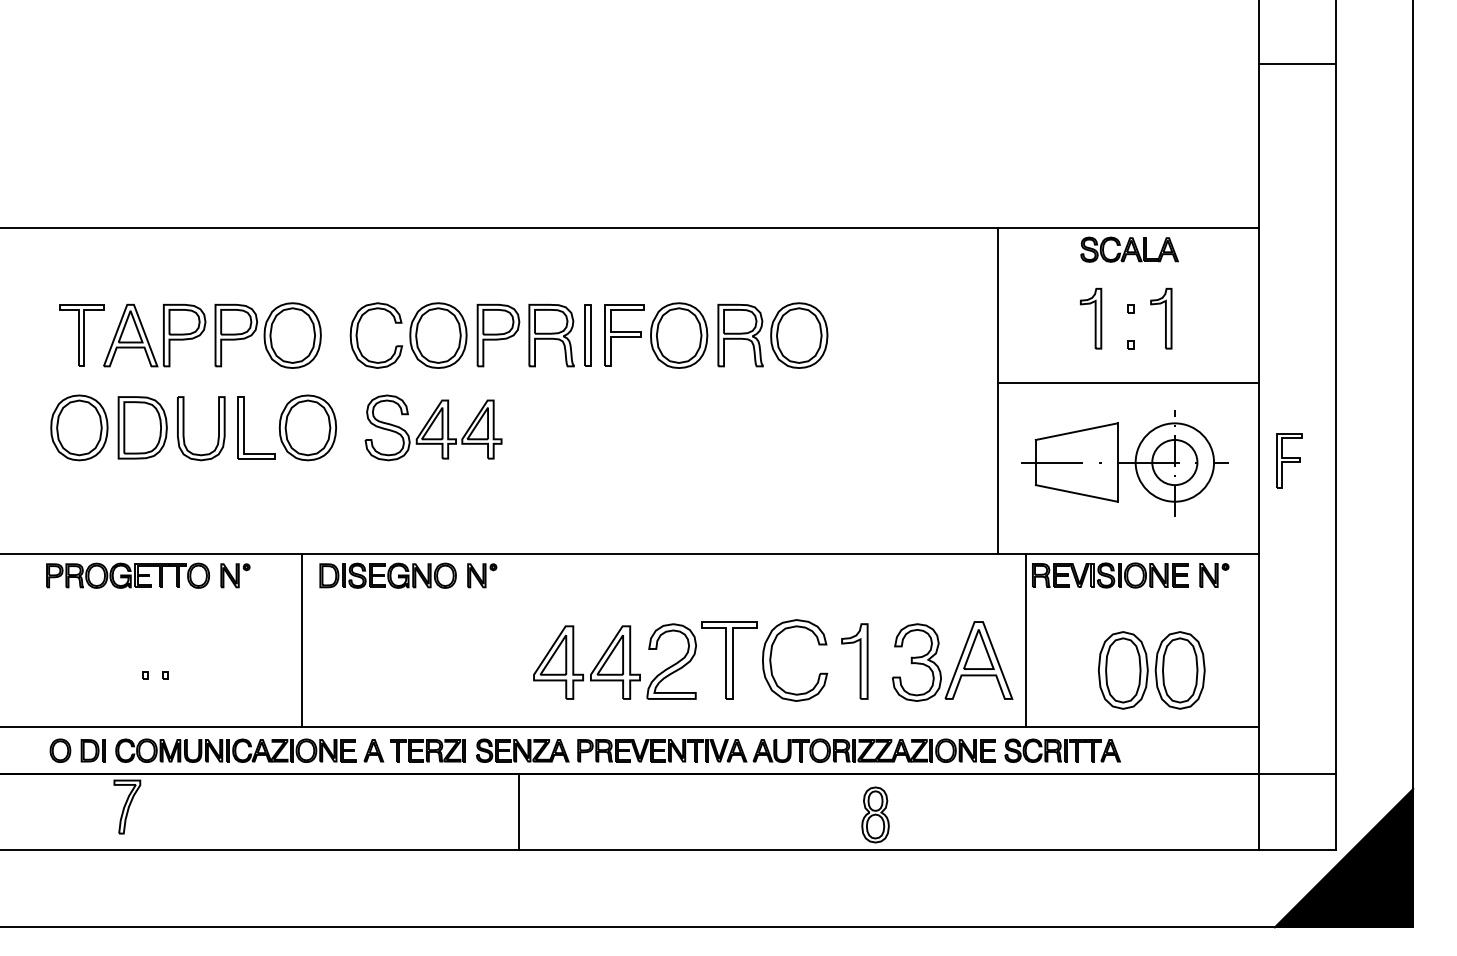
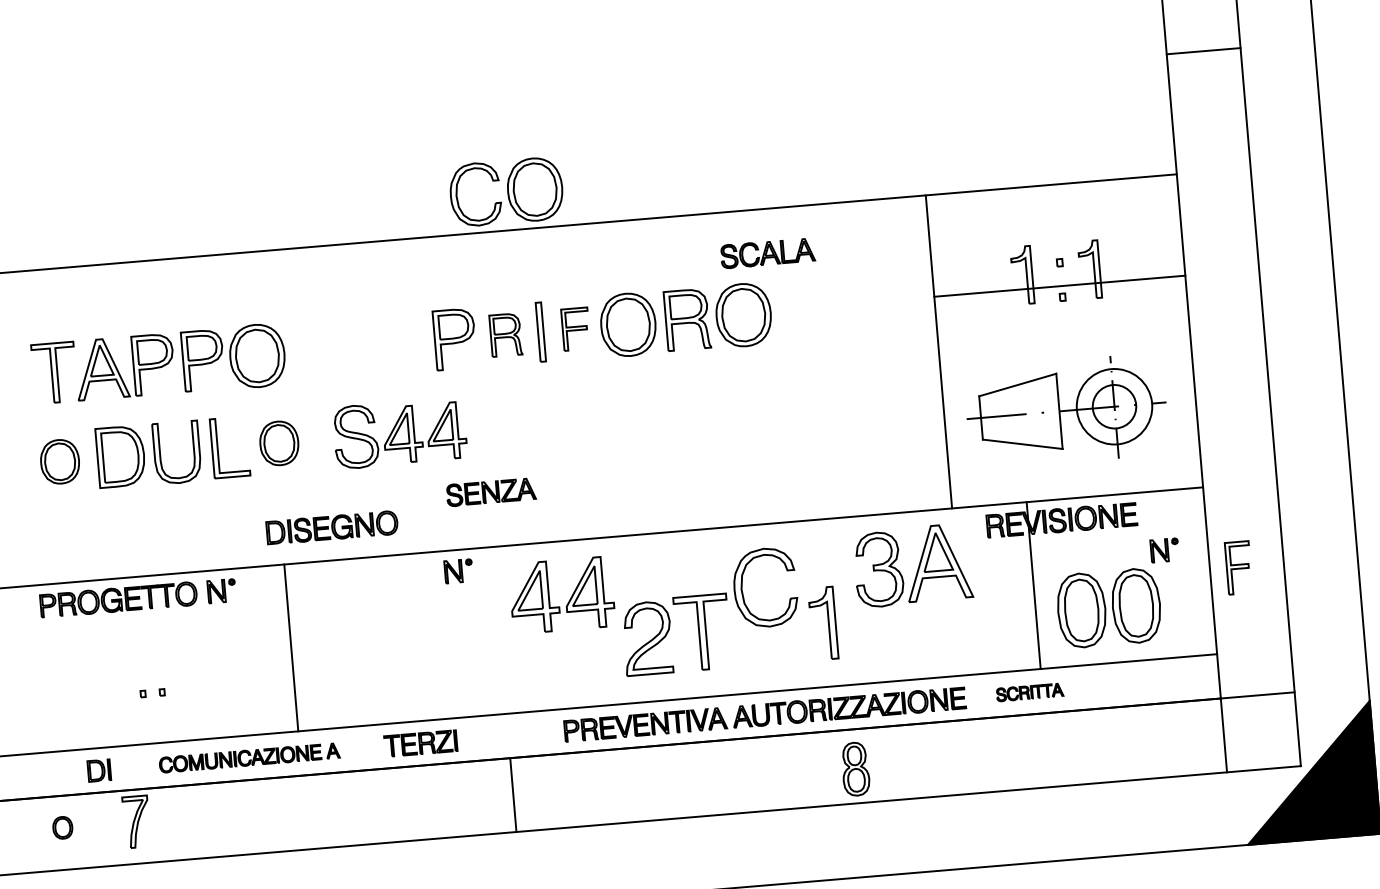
line: (1297, 63) -> (1203, 51), moved
part: (1129, 249) -> (767, 253), moved
part: (408, 335) -> (506, 191), moved
part: (551, 335) -> (505, 335), size x0.7
part: (624, 335) -> (575, 329), size x0.7
line: (1128, 383) -> (1059, 286), moved
part: (79, 427) -> (60, 461), size x0.7
part: (307, 427) -> (279, 443), size x0.7
part: (1289, 460) -> (1238, 567), moved
part: (387, 575) -> (331, 527), moved
part: (1214, 575) -> (1164, 550), moved
line: (1025, 640) -> (1033, 585), moved
part: (771, 660) -> (742, 589), moved
part: (952, 661) -> (912, 565), moved
part: (593, 668) -> (568, 600), moved
part: (60, 750) -> (62, 827), moved
part: (249, 750) -> (249, 757), size x0.7
part: (522, 750) -> (490, 491), moved
part: (1062, 750) -> (1029, 692), size x0.6

